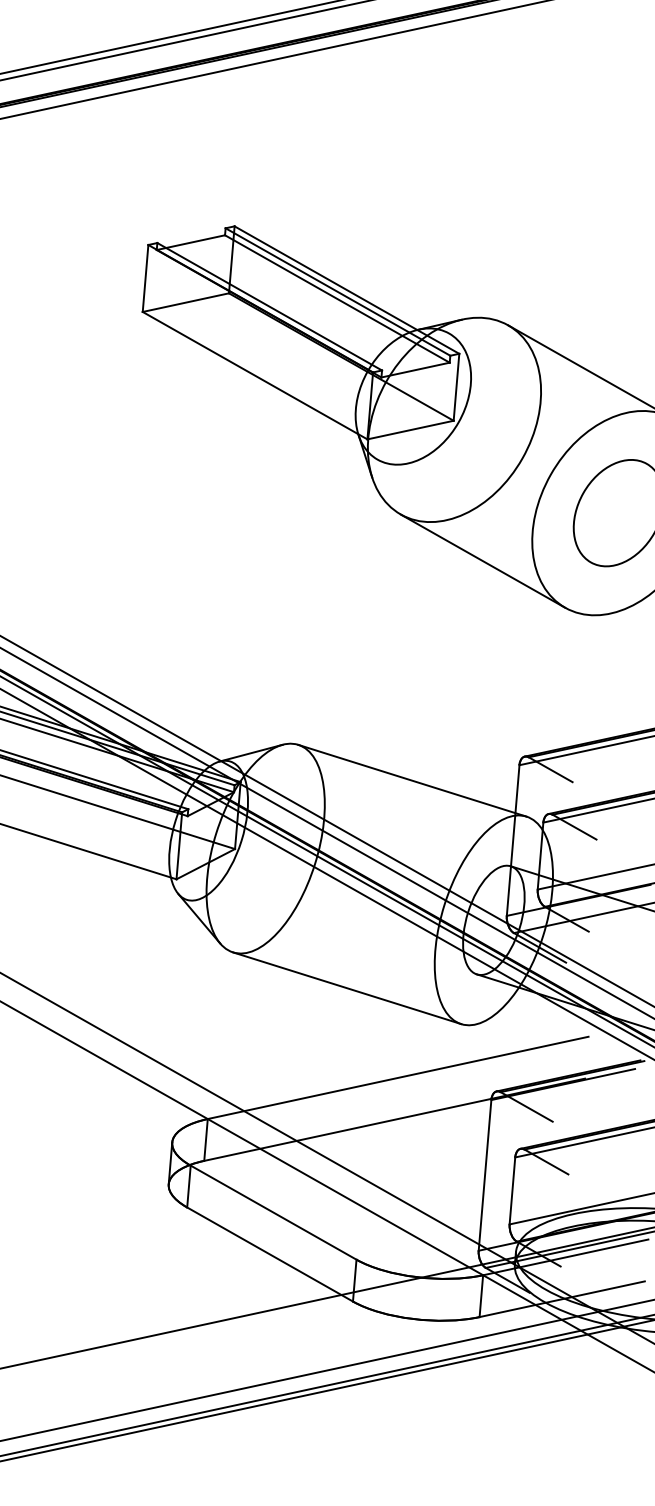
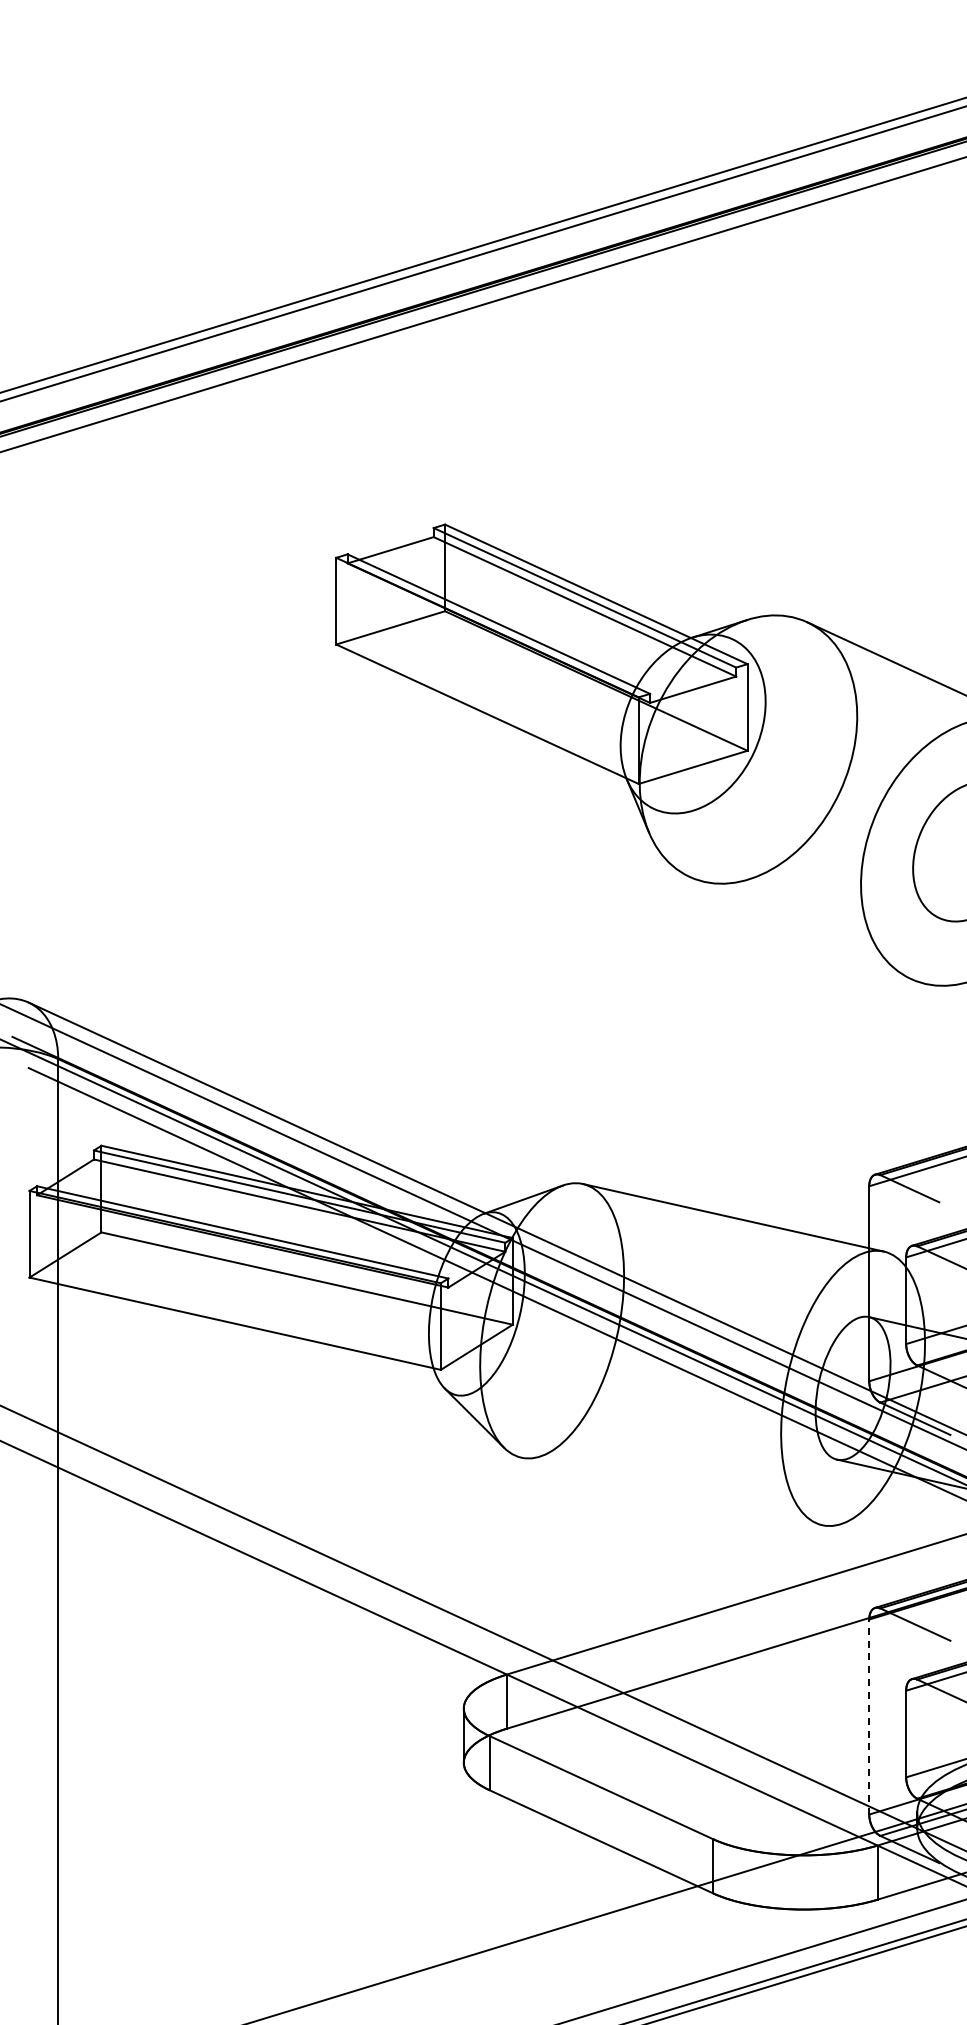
line: (483, 560) -> (800, 927), removed
line: (346, 988) -> (671, 1491), removed
line: (485, 1174) -> (869, 1716), solid -> dashed

